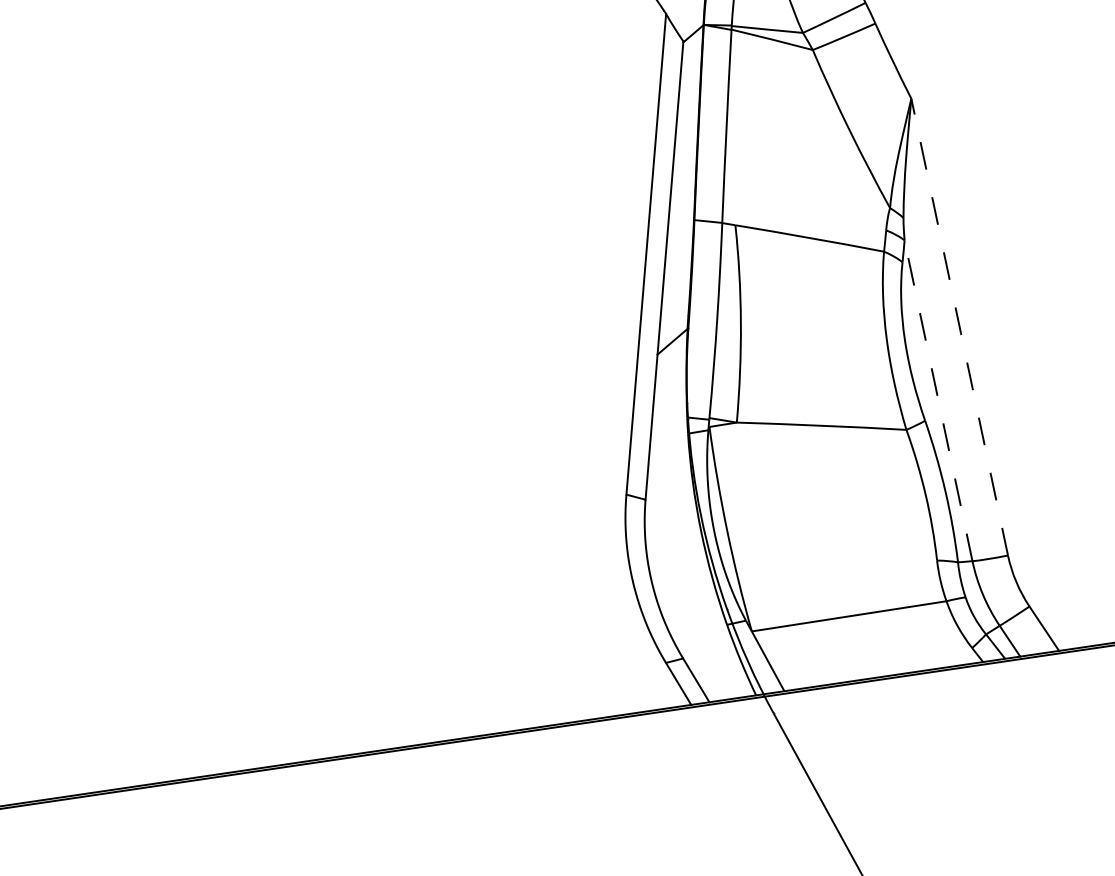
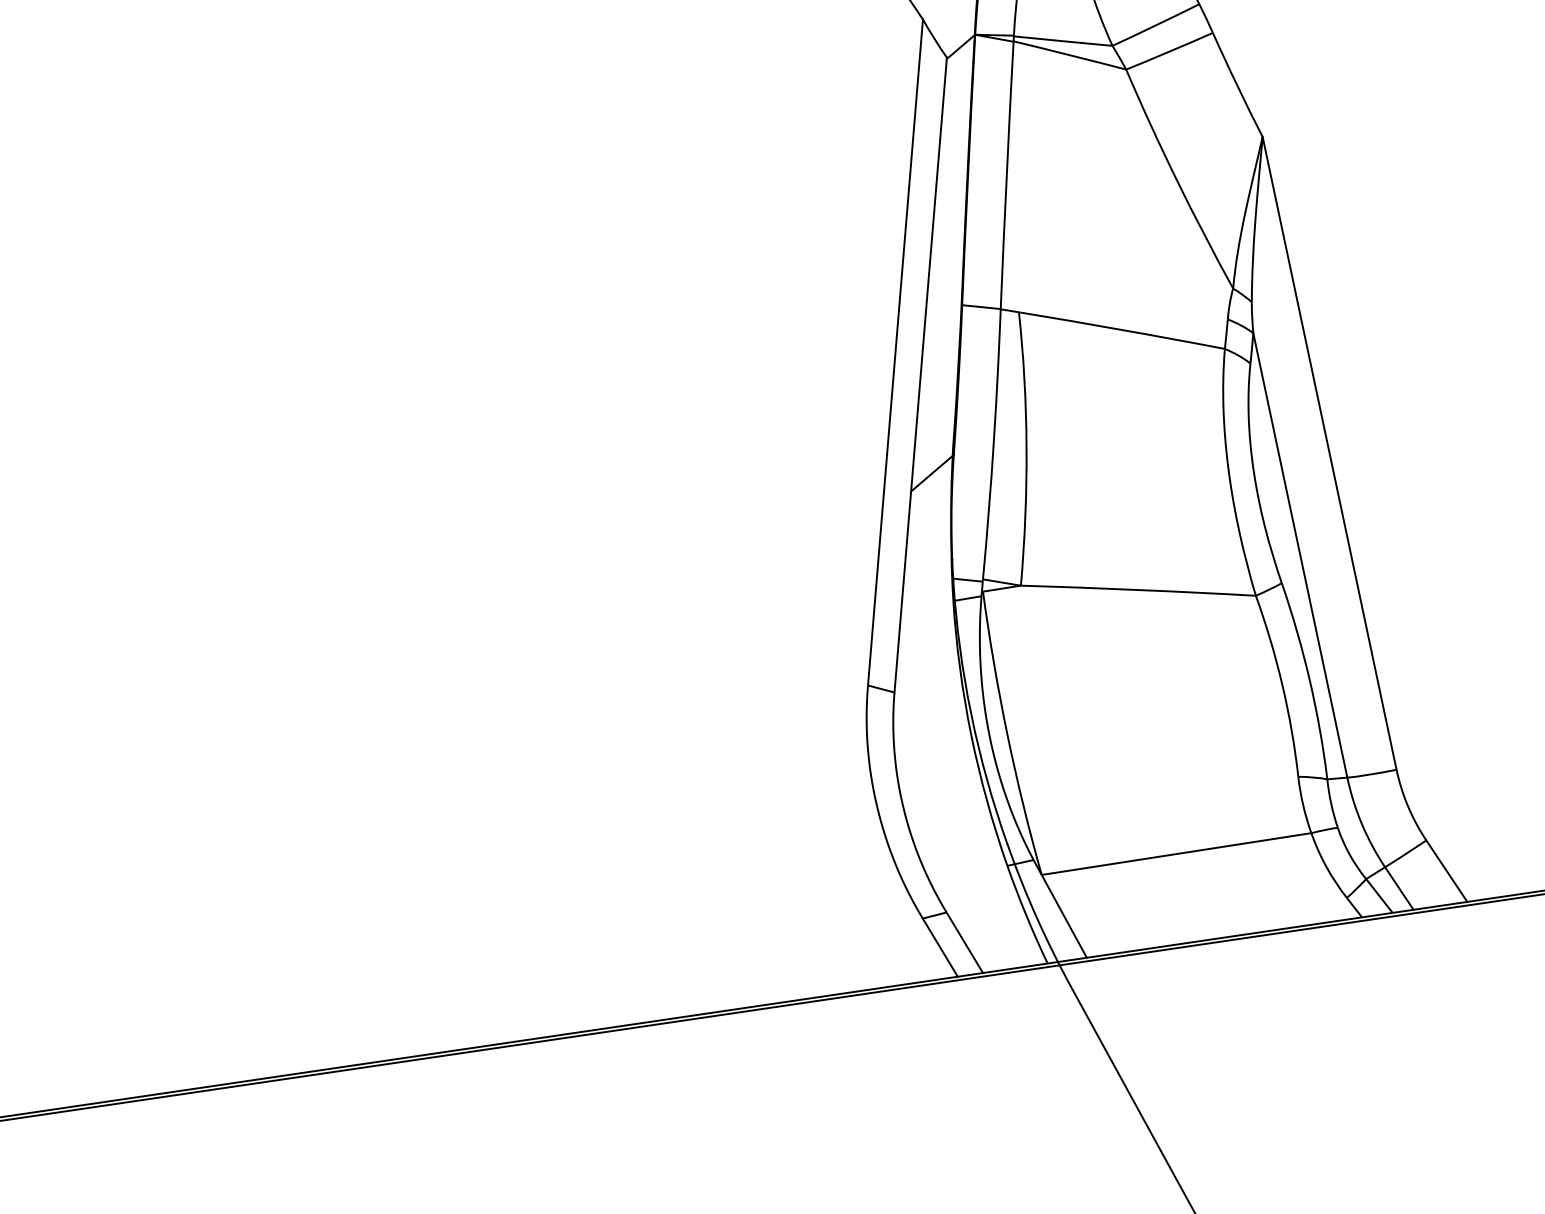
line: (959, 326) -> (1329, 452), dashed -> solid
line: (938, 400) -> (1300, 554), dashed -> solid

